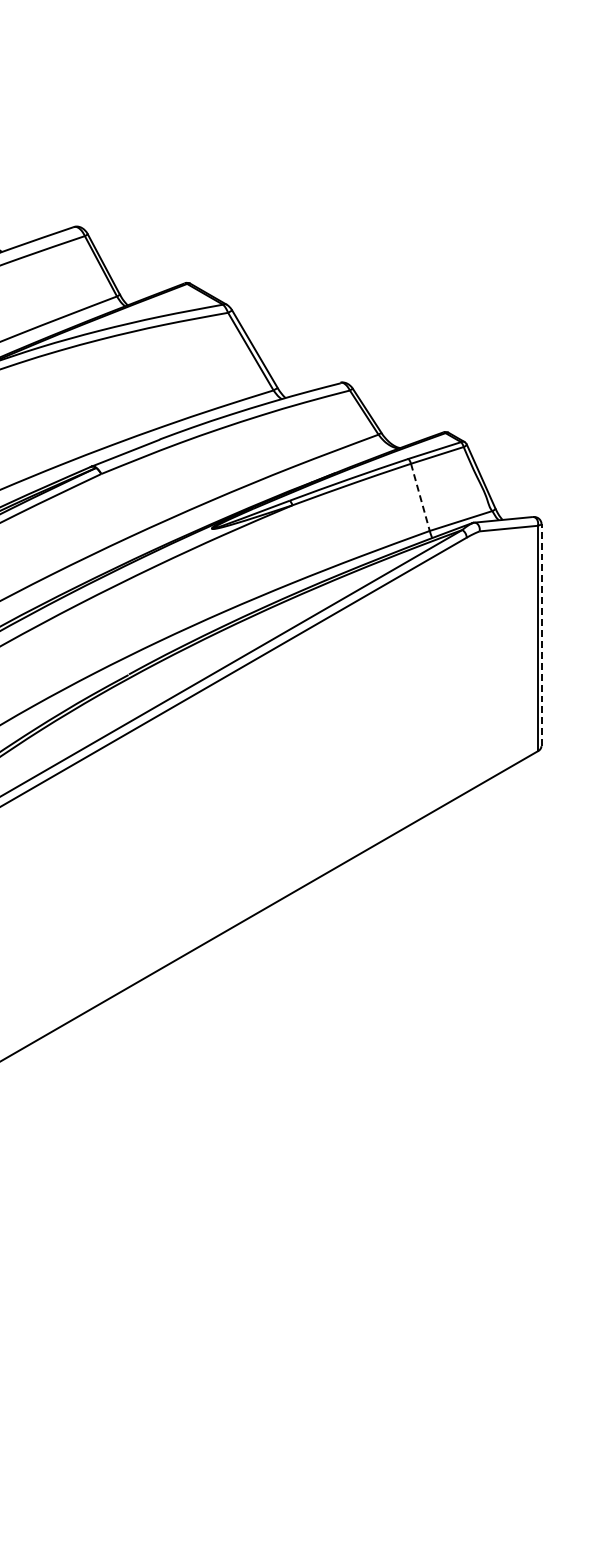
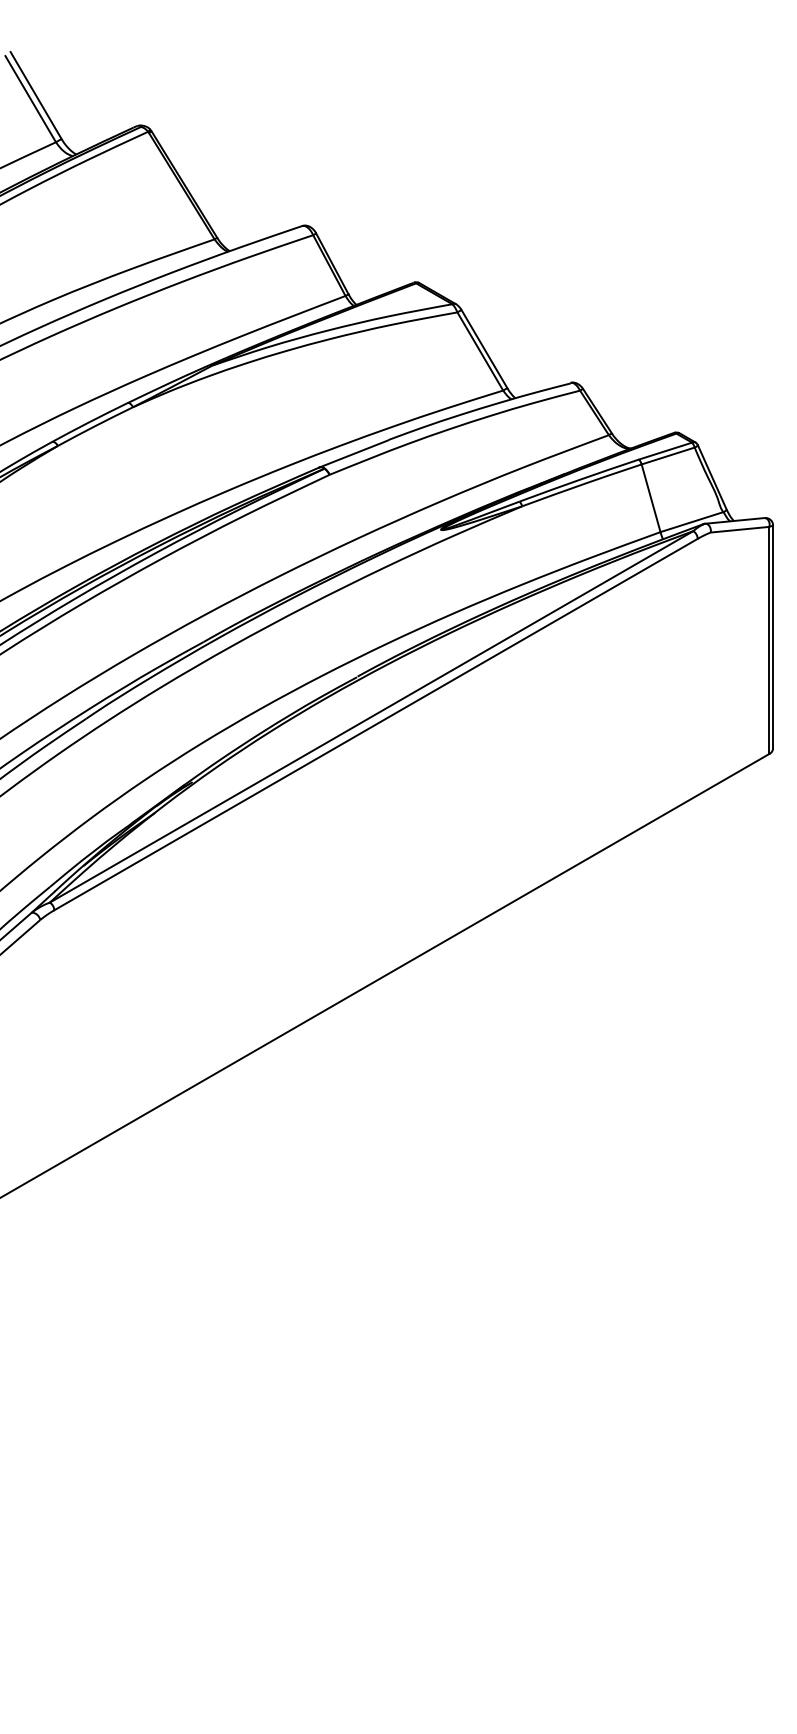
line: (420, 497) -> (651, 498), dashed -> solid
line: (541, 635) -> (773, 637), dashed -> solid

